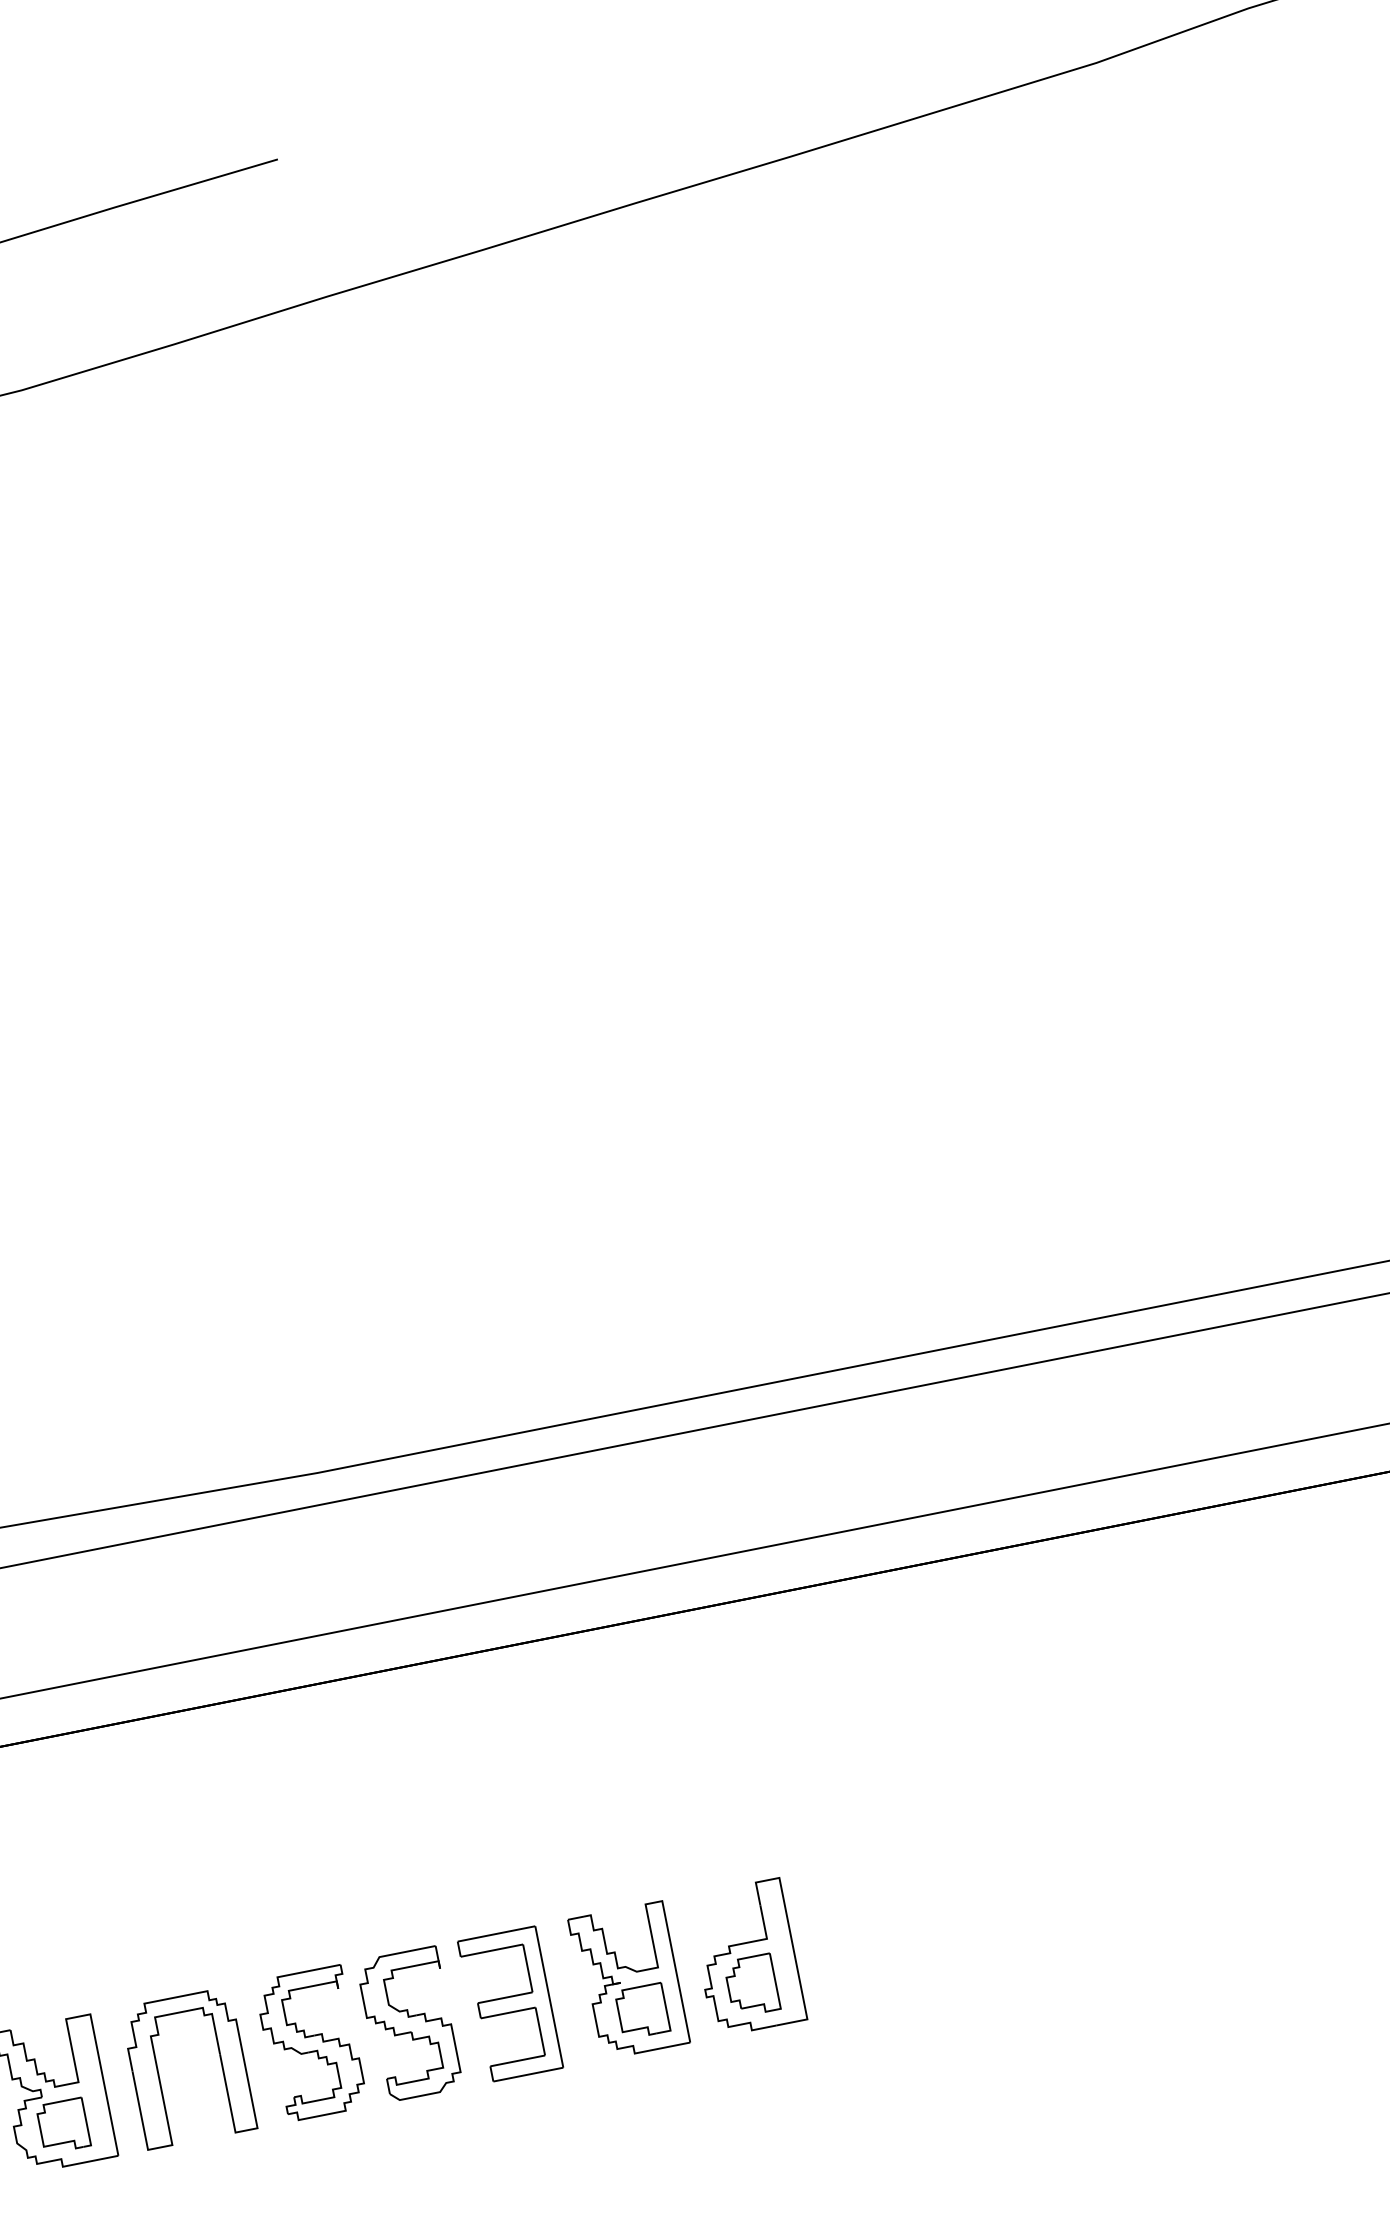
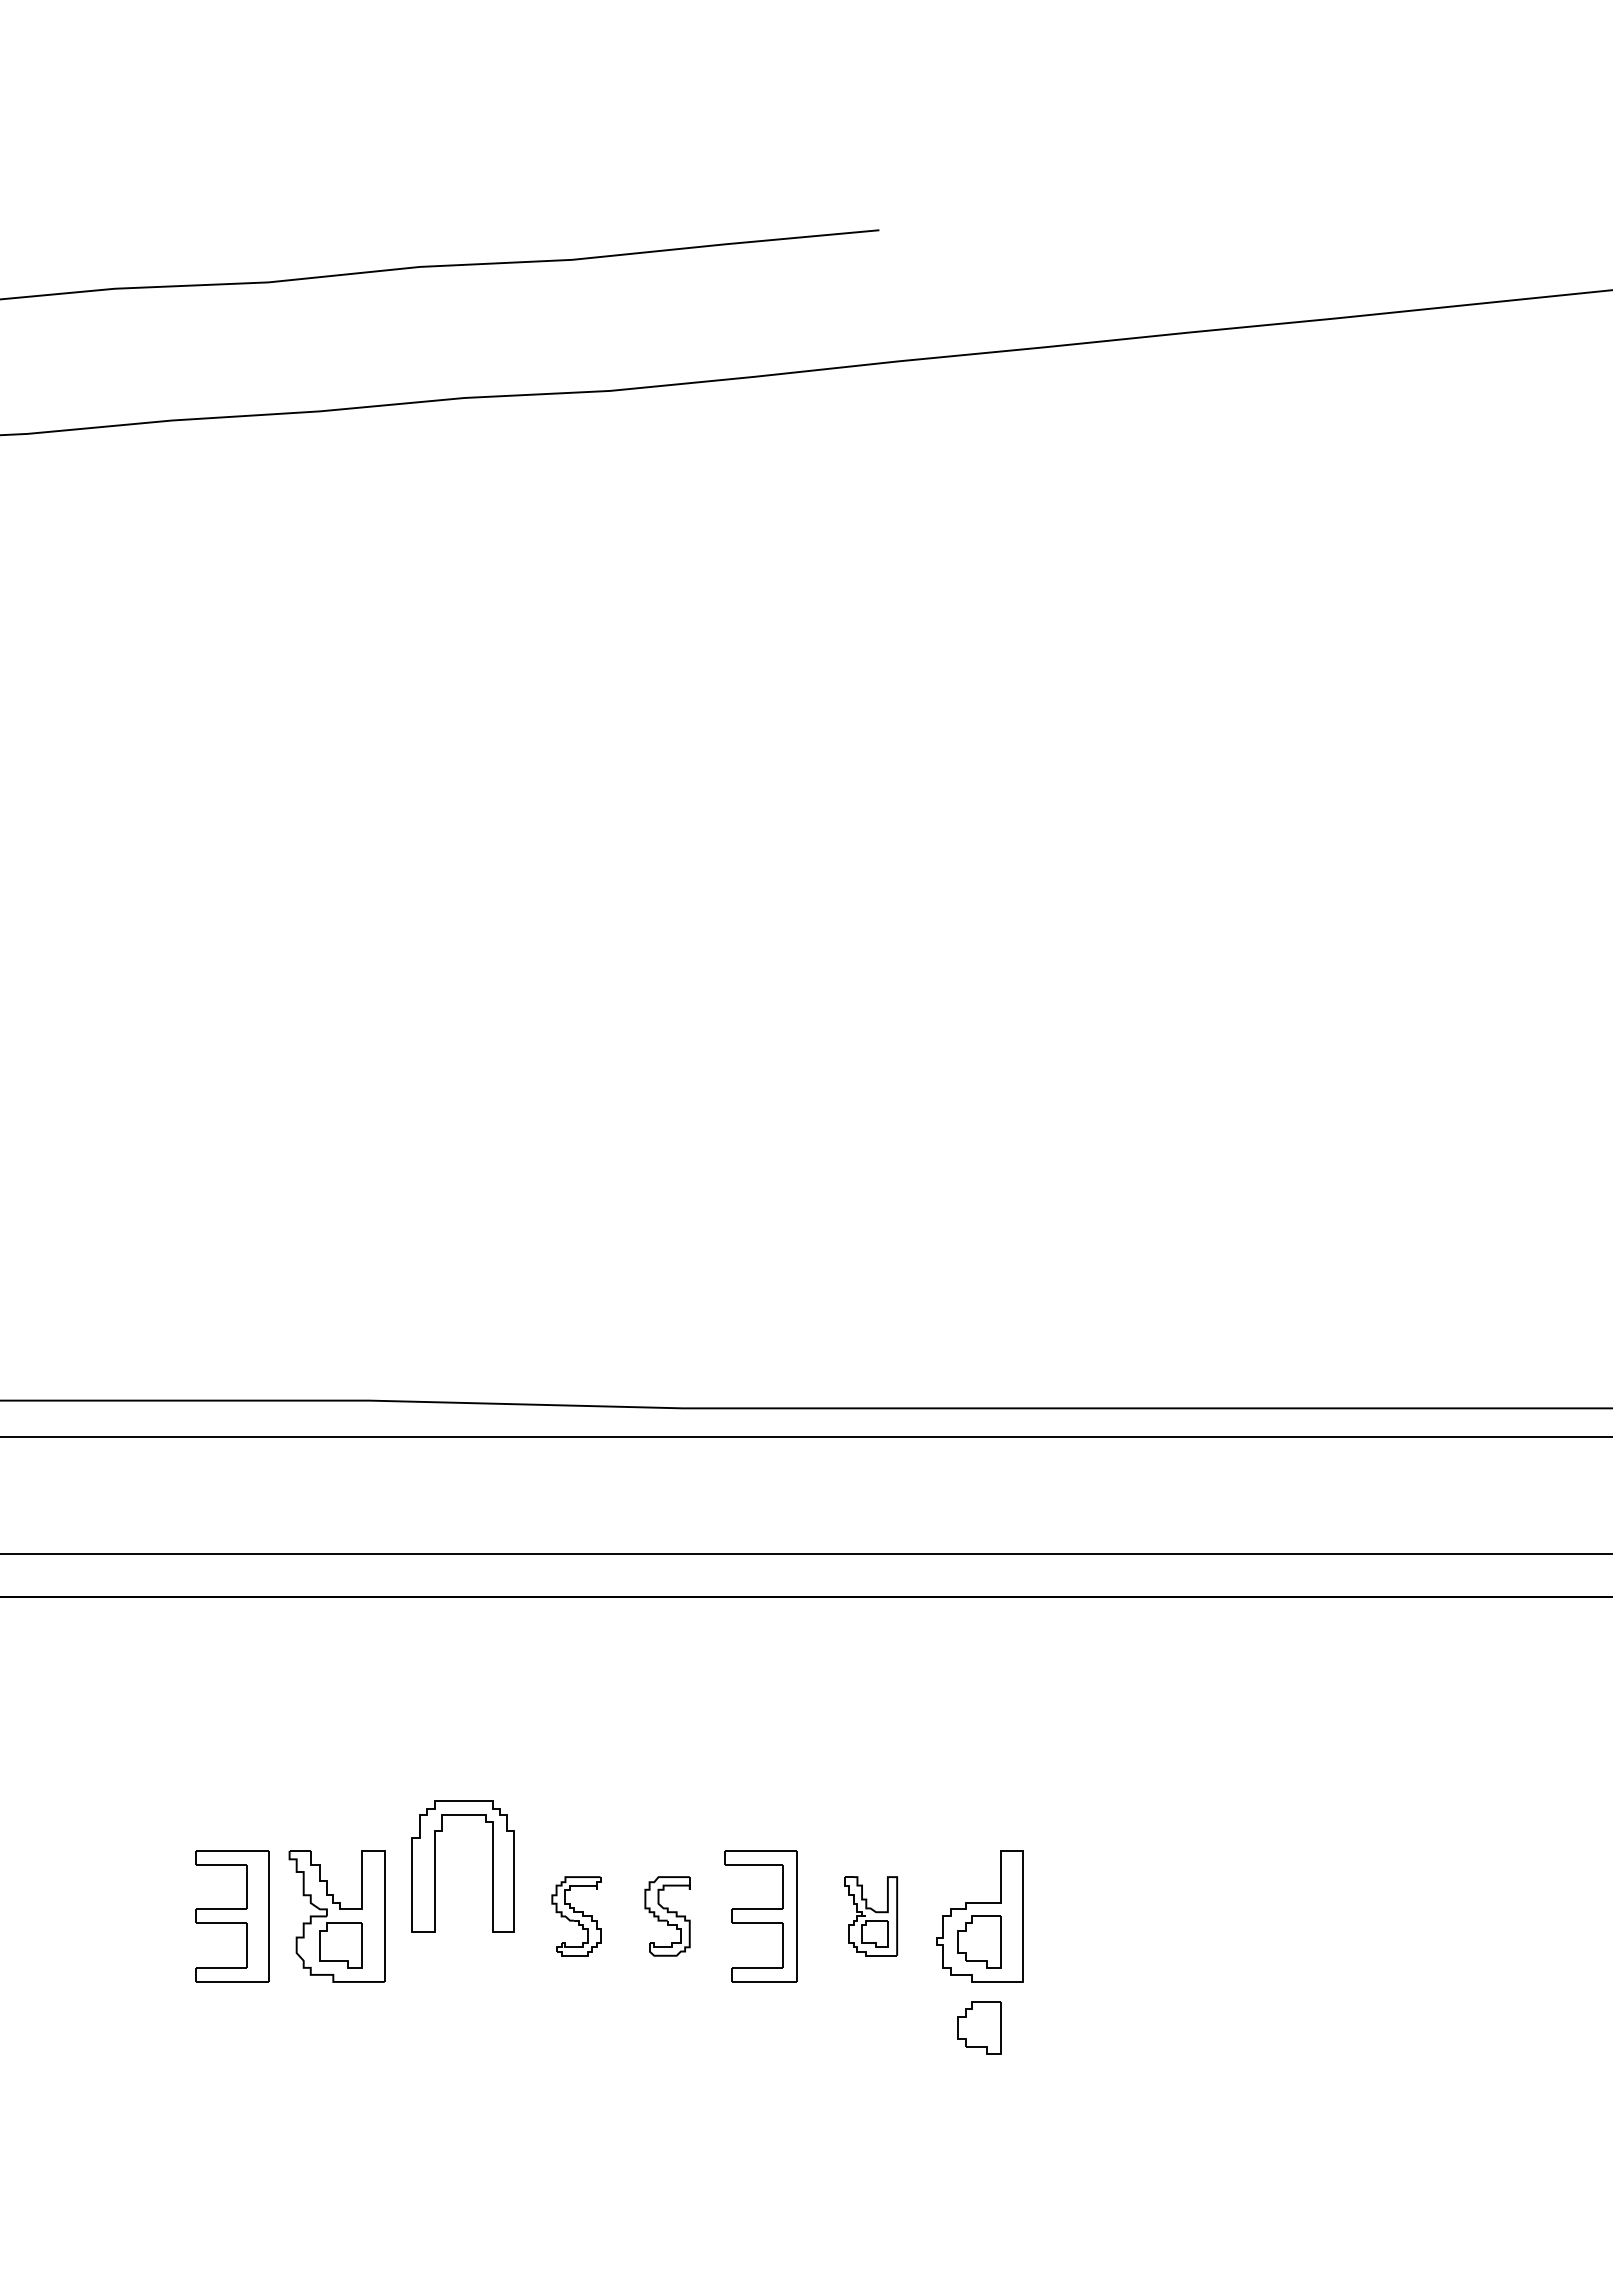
part: (628, 1981) -> (870, 1916), size x0.6
part: (409, 2024) -> (667, 1916), size x0.6
part: (311, 2044) -> (576, 1916), size x0.6
part: (159, 2074) -> (435, 1866), moved
part: (770, 2077) -> (979, 2027), added

